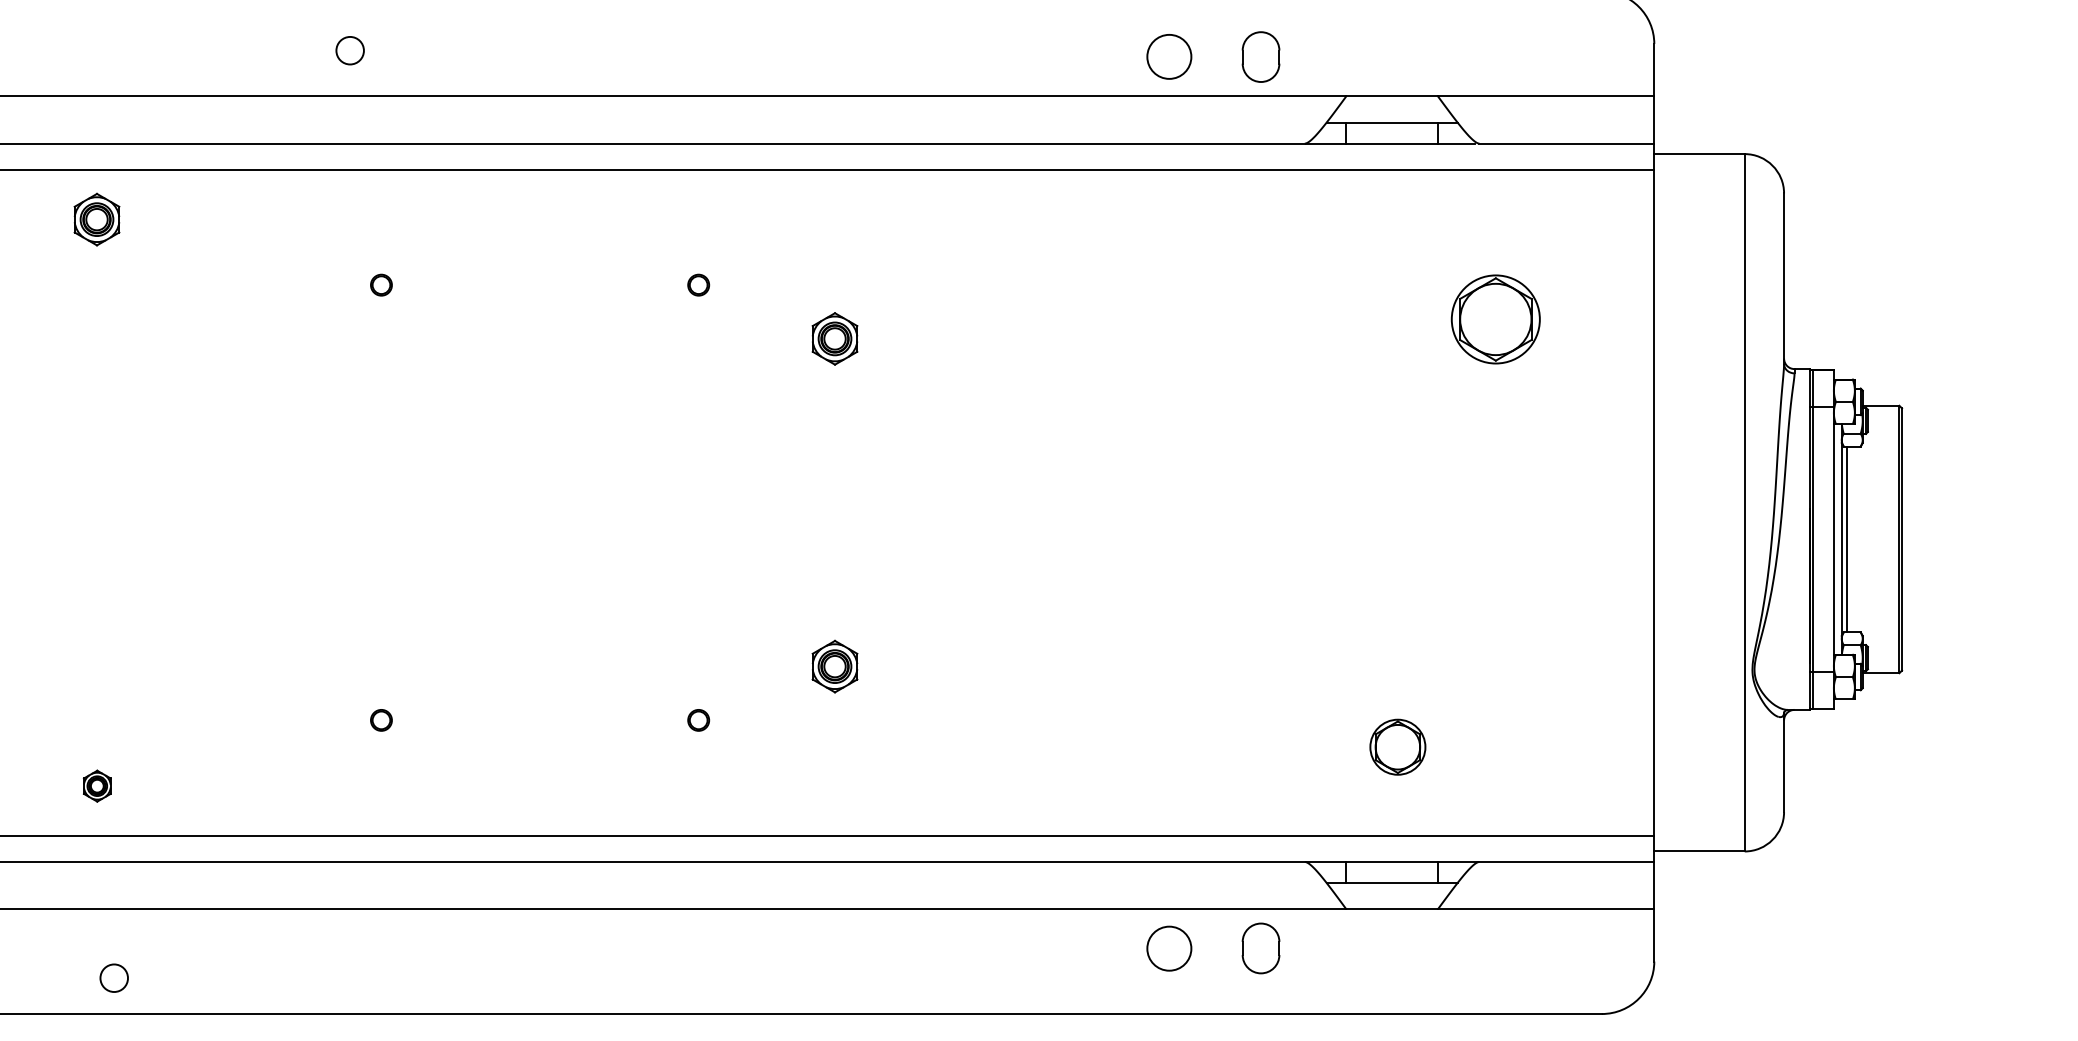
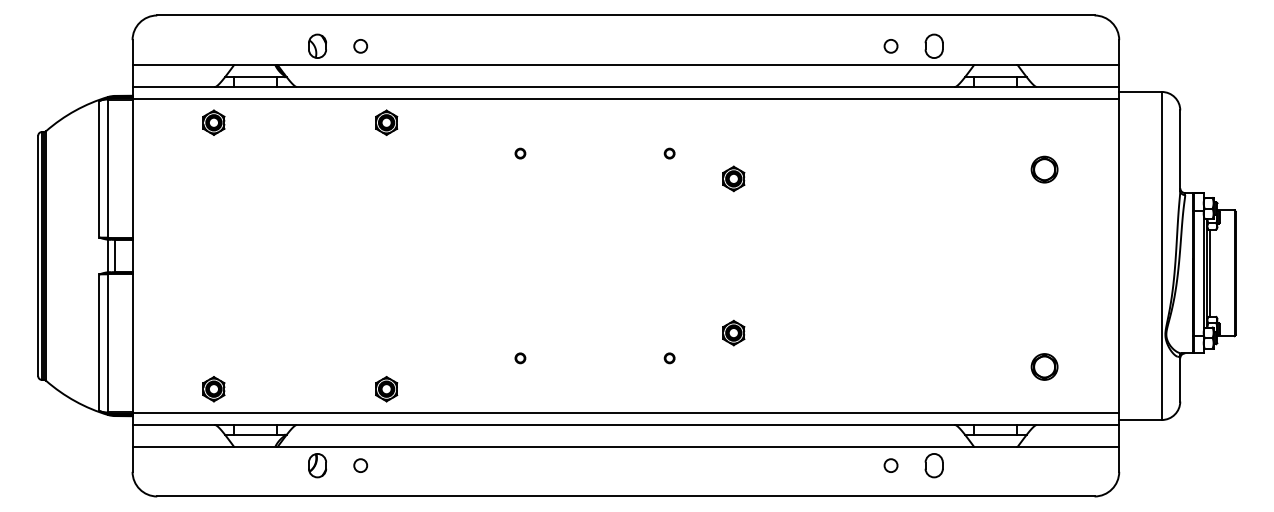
circle: (349, 51) -> (360, 46), moved
circle: (1168, 57) -> (890, 46), size x0.62
part: (1495, 318) -> (1044, 169), size x0.62
part: (1397, 746) -> (1044, 366), moved
part: (96, 786) -> (386, 389), size x1.67
circle: (1168, 948) -> (890, 465), size x0.62
circle: (113, 977) -> (360, 465), moved

